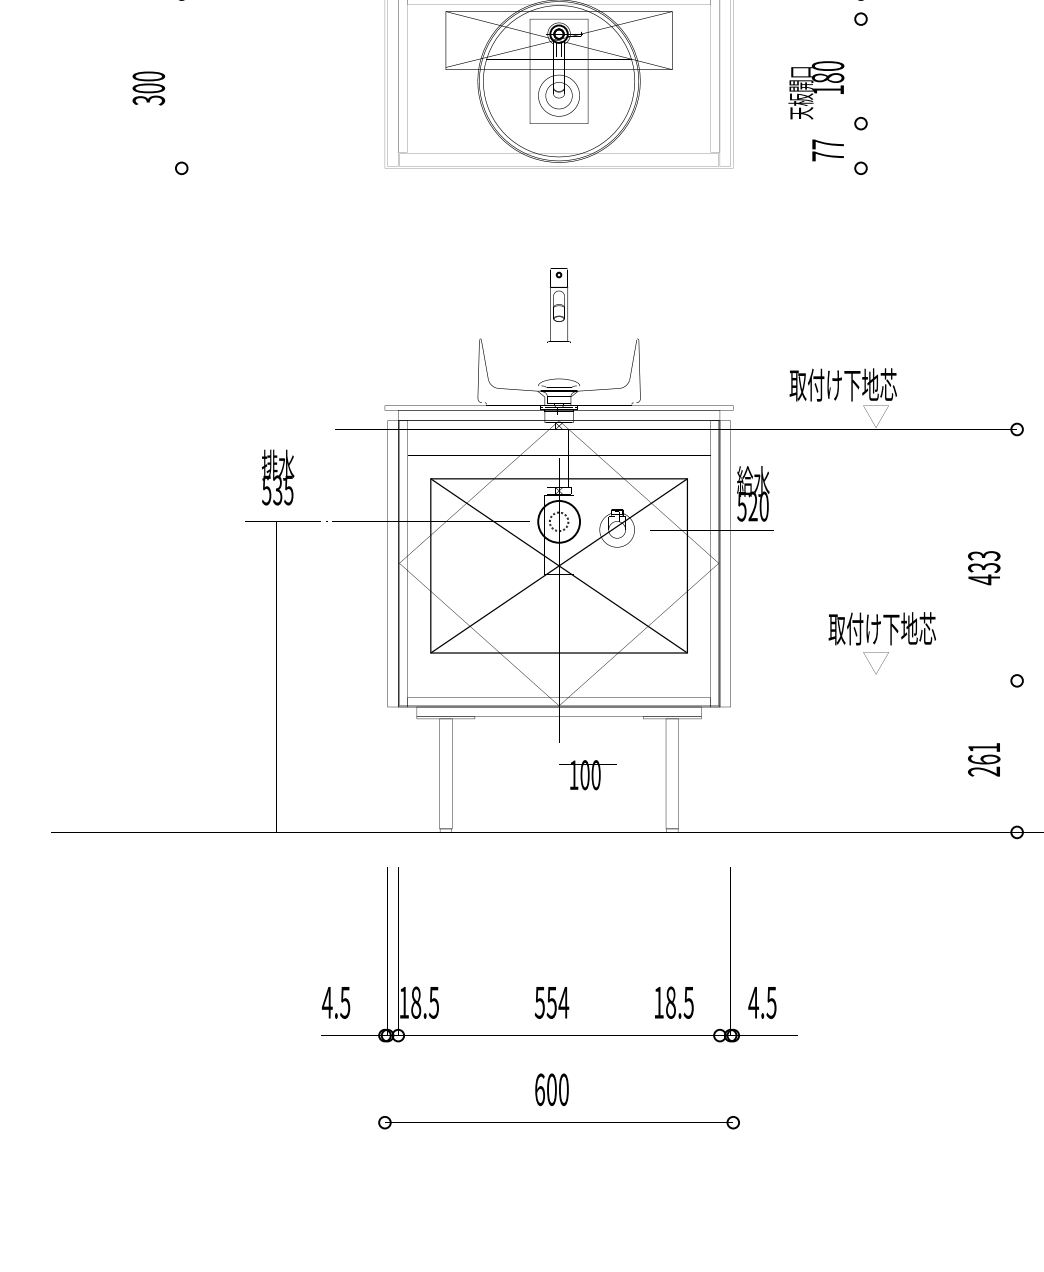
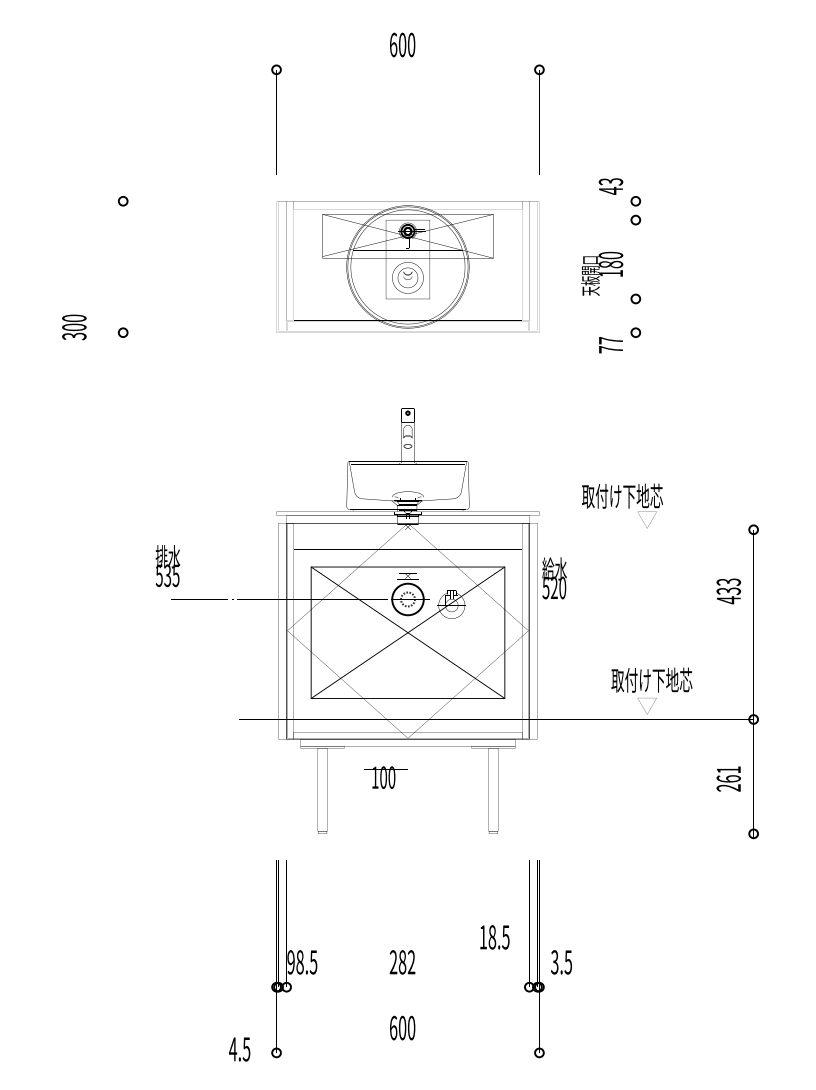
text: (148, 88) -> (74, 327), moved
text: (827, 150) -> (610, 345), moved
text: (277, 478) -> (167, 566), moved
text: (983, 568) -> (728, 591), moved
text: (587, 774) -> (385, 777), moved
text: (335, 1002) -> (239, 1049), moved
text: (403, 1002) -> (290, 962), 18.5 -> 98.5
text: (551, 1002) -> (402, 962), 554 -> 282
text: (673, 1002) -> (494, 937), moved
text: (753, 1002) -> (554, 962), 4.5 -> 3.5

